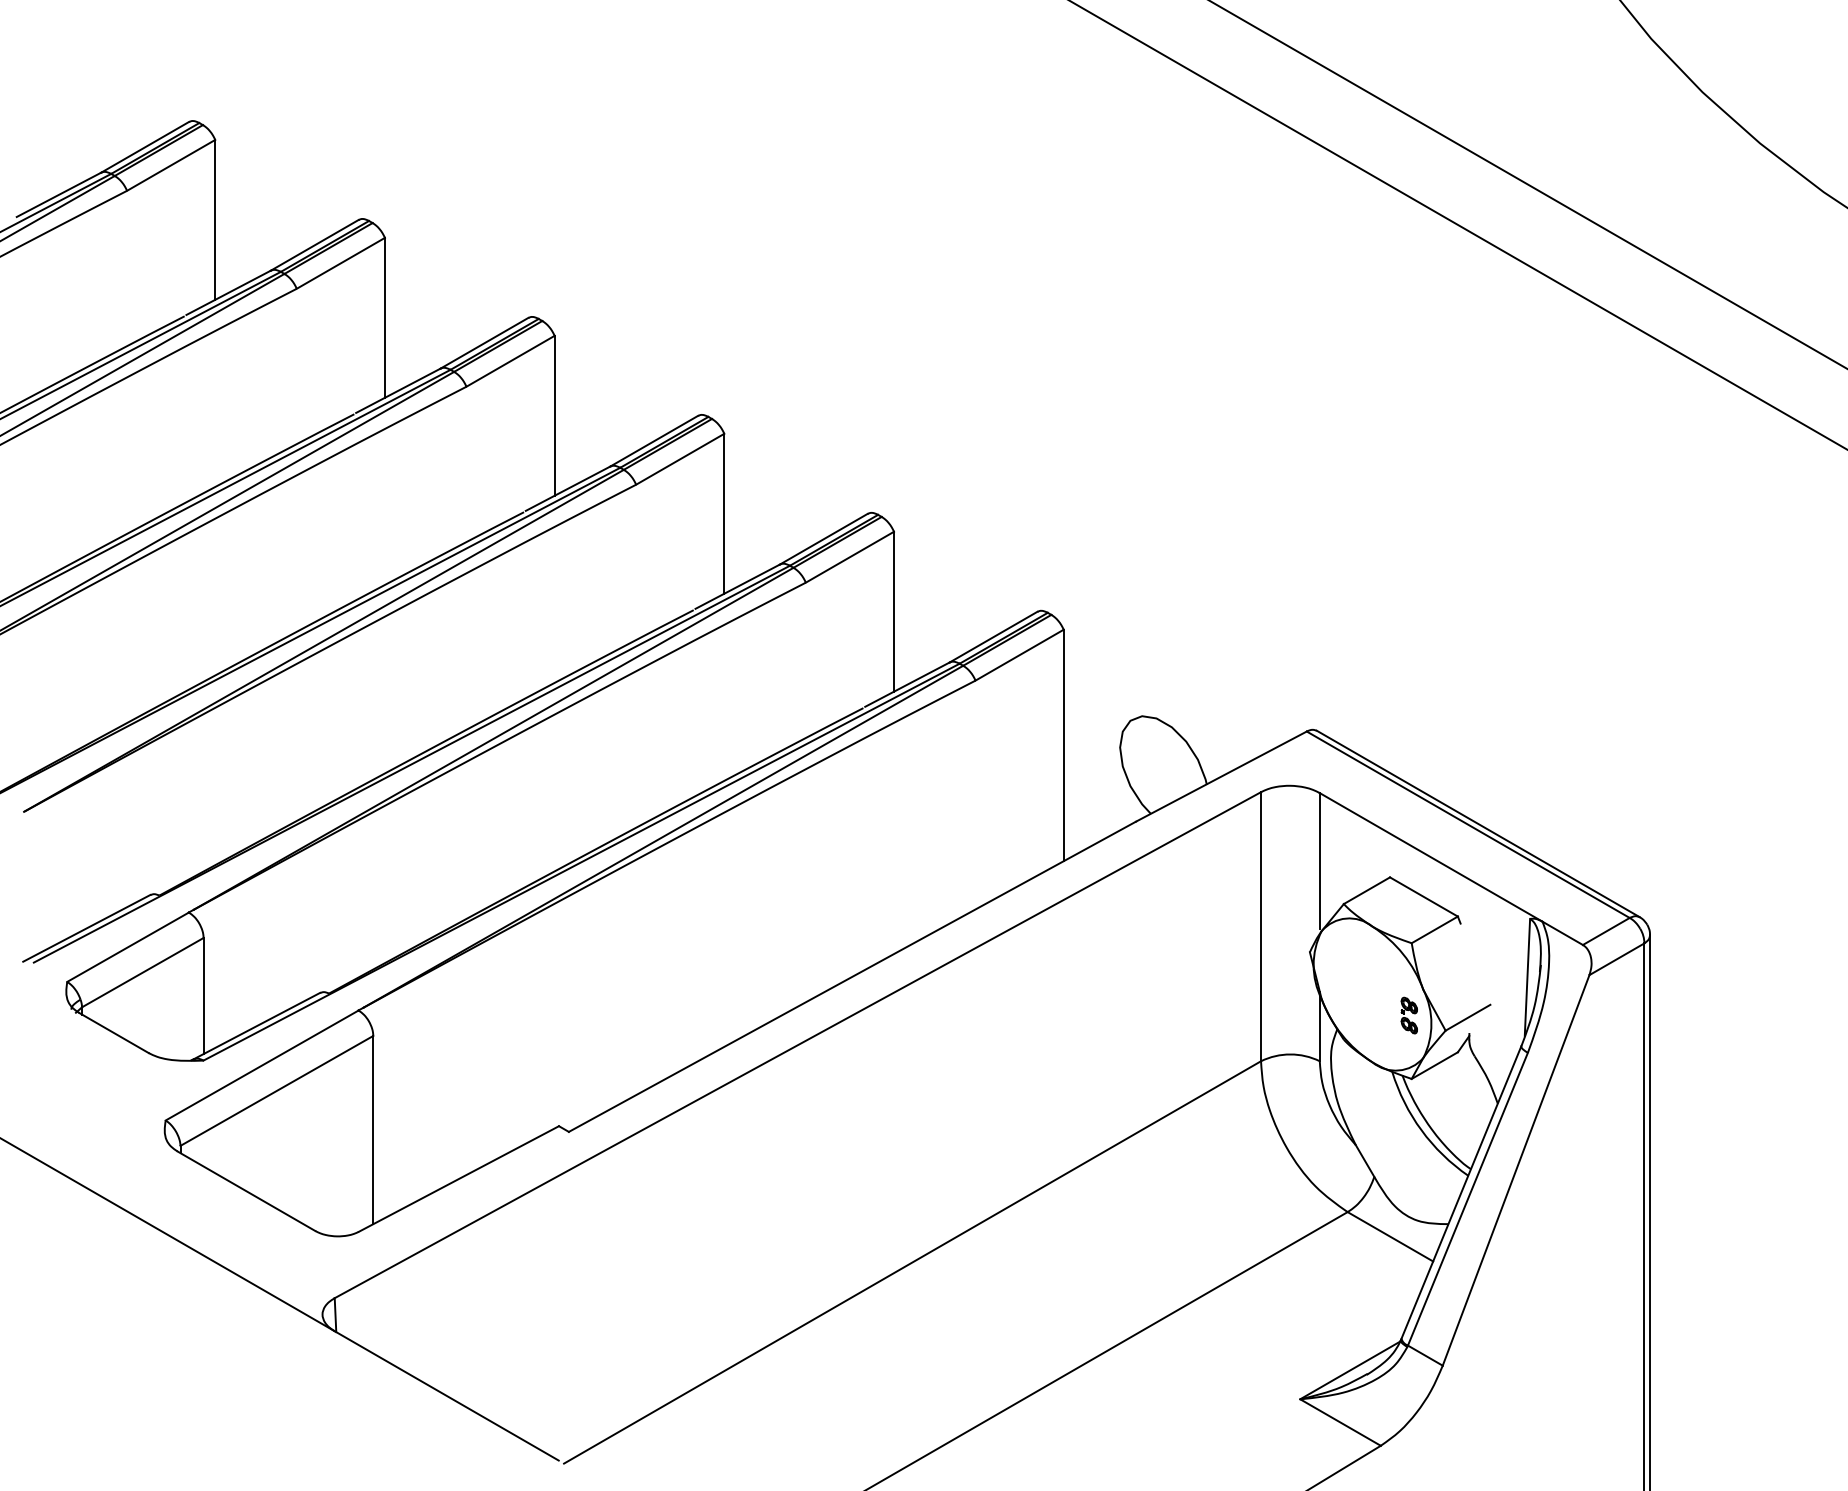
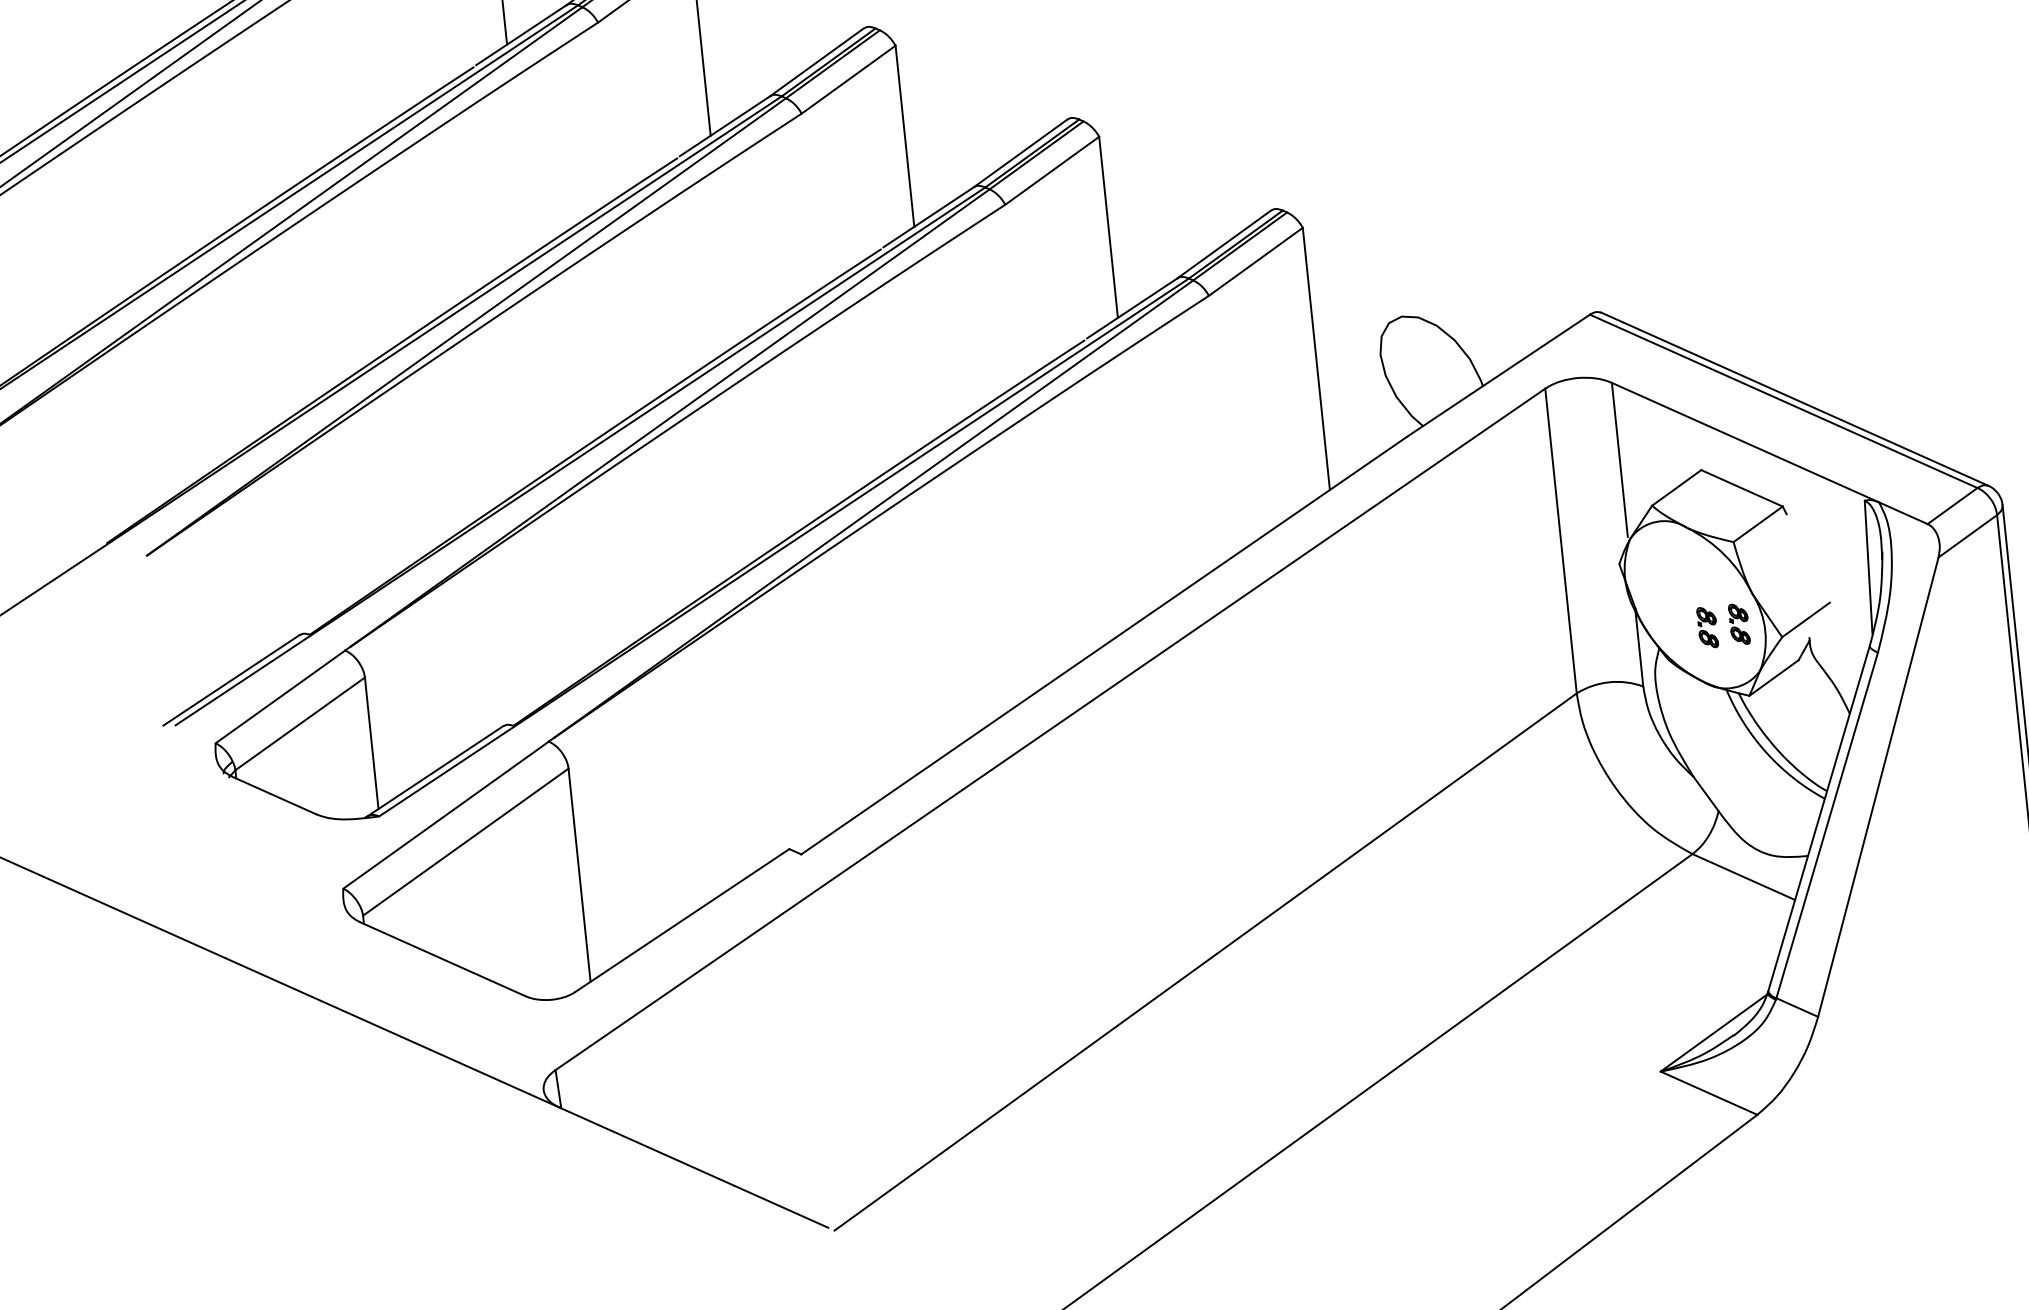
part: (1380, 1015) -> (1706, 627), added

